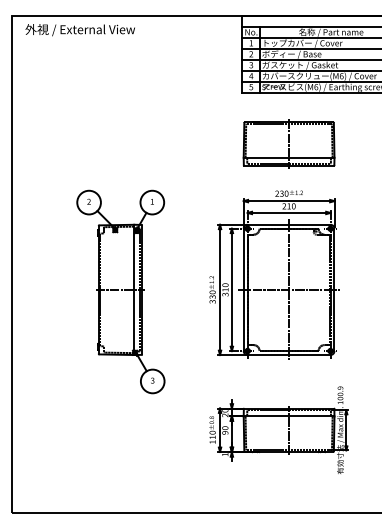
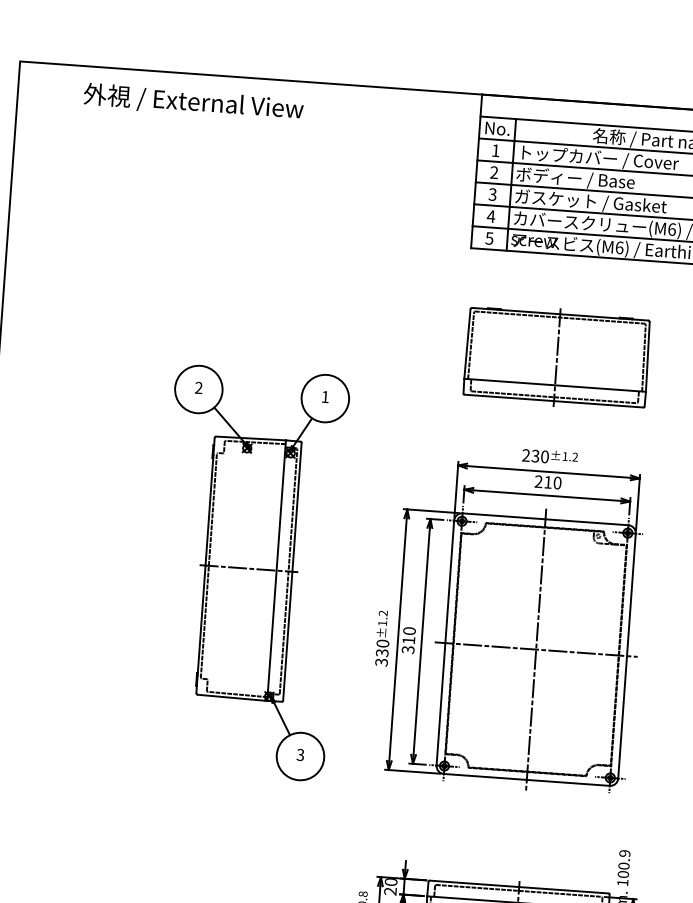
text: (79, 30) -> (192, 103), moved
part: (120, 291) -> (248, 571), moved

